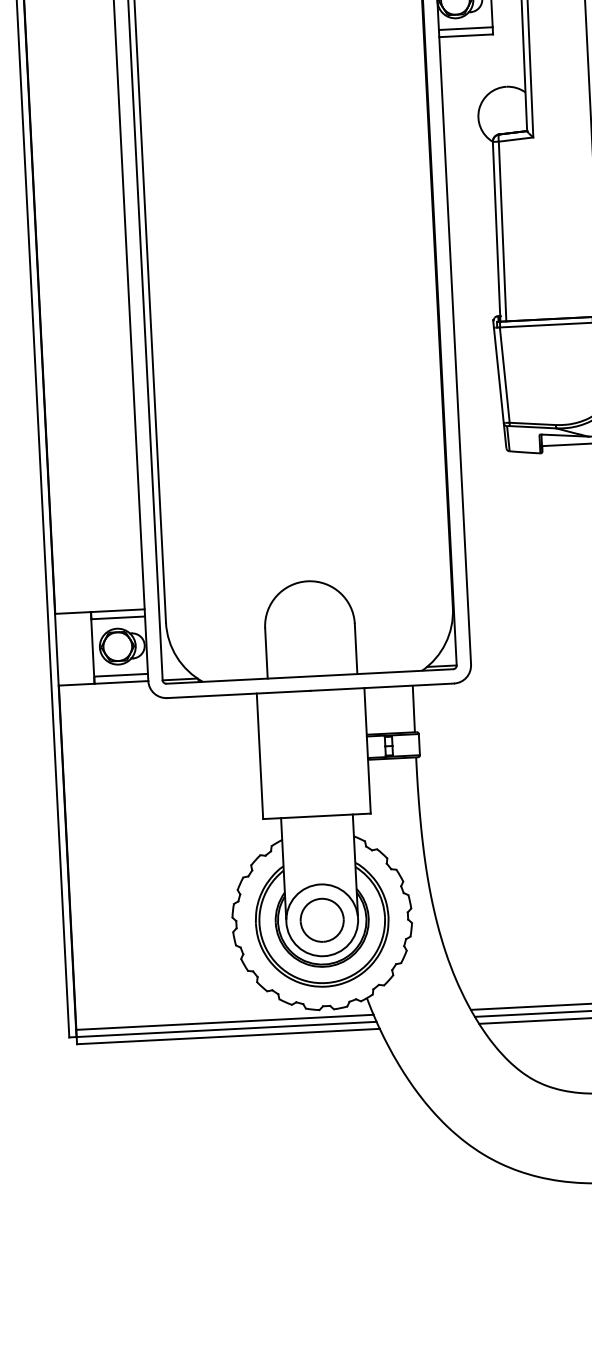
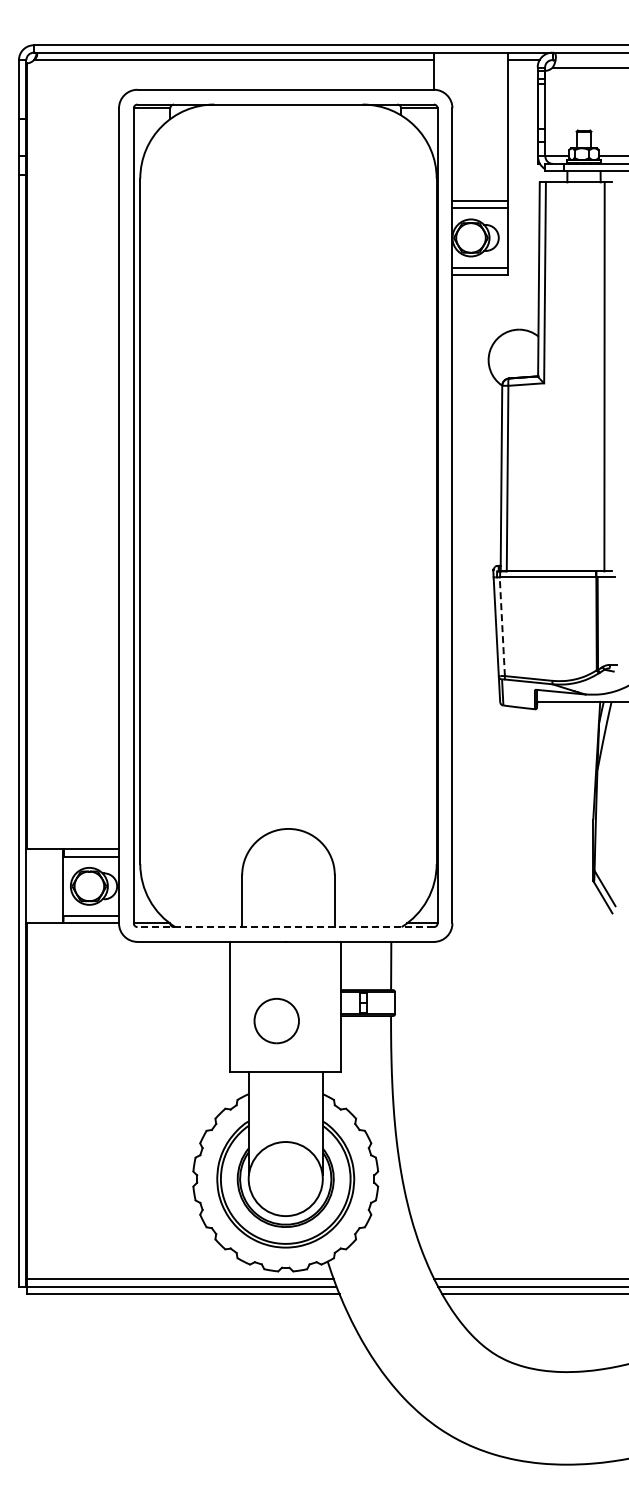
line: (504, 374) -> (502, 626), solid -> dashed
line: (309, 676) -> (285, 927), solid -> dashed
part: (322, 920) -> (276, 1021), moved

